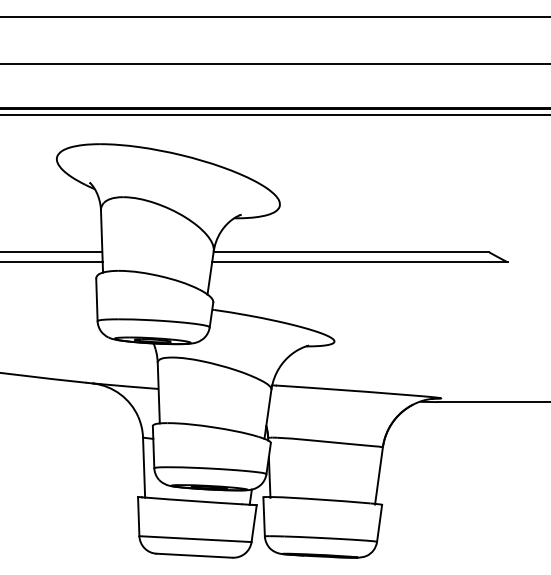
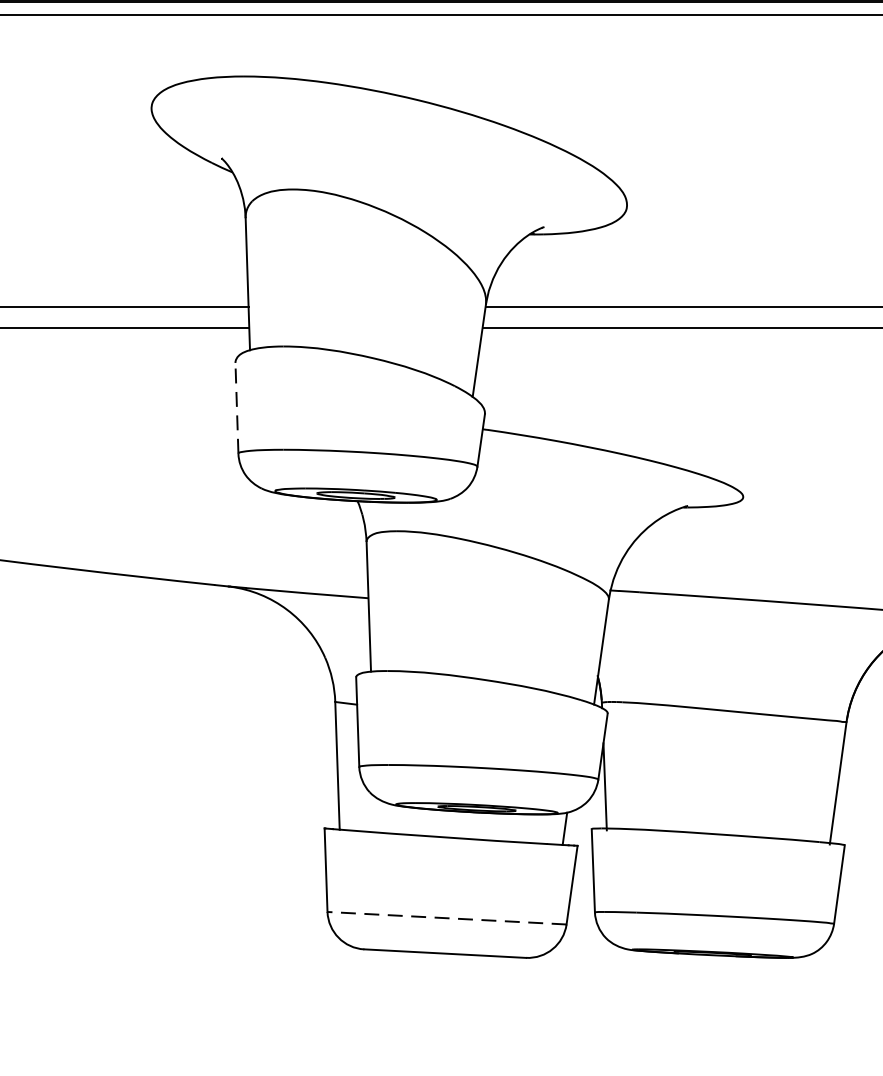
line: (96, 299) -> (236, 407), solid -> dashed
line: (194, 539) -> (444, 919), solid -> dashed

